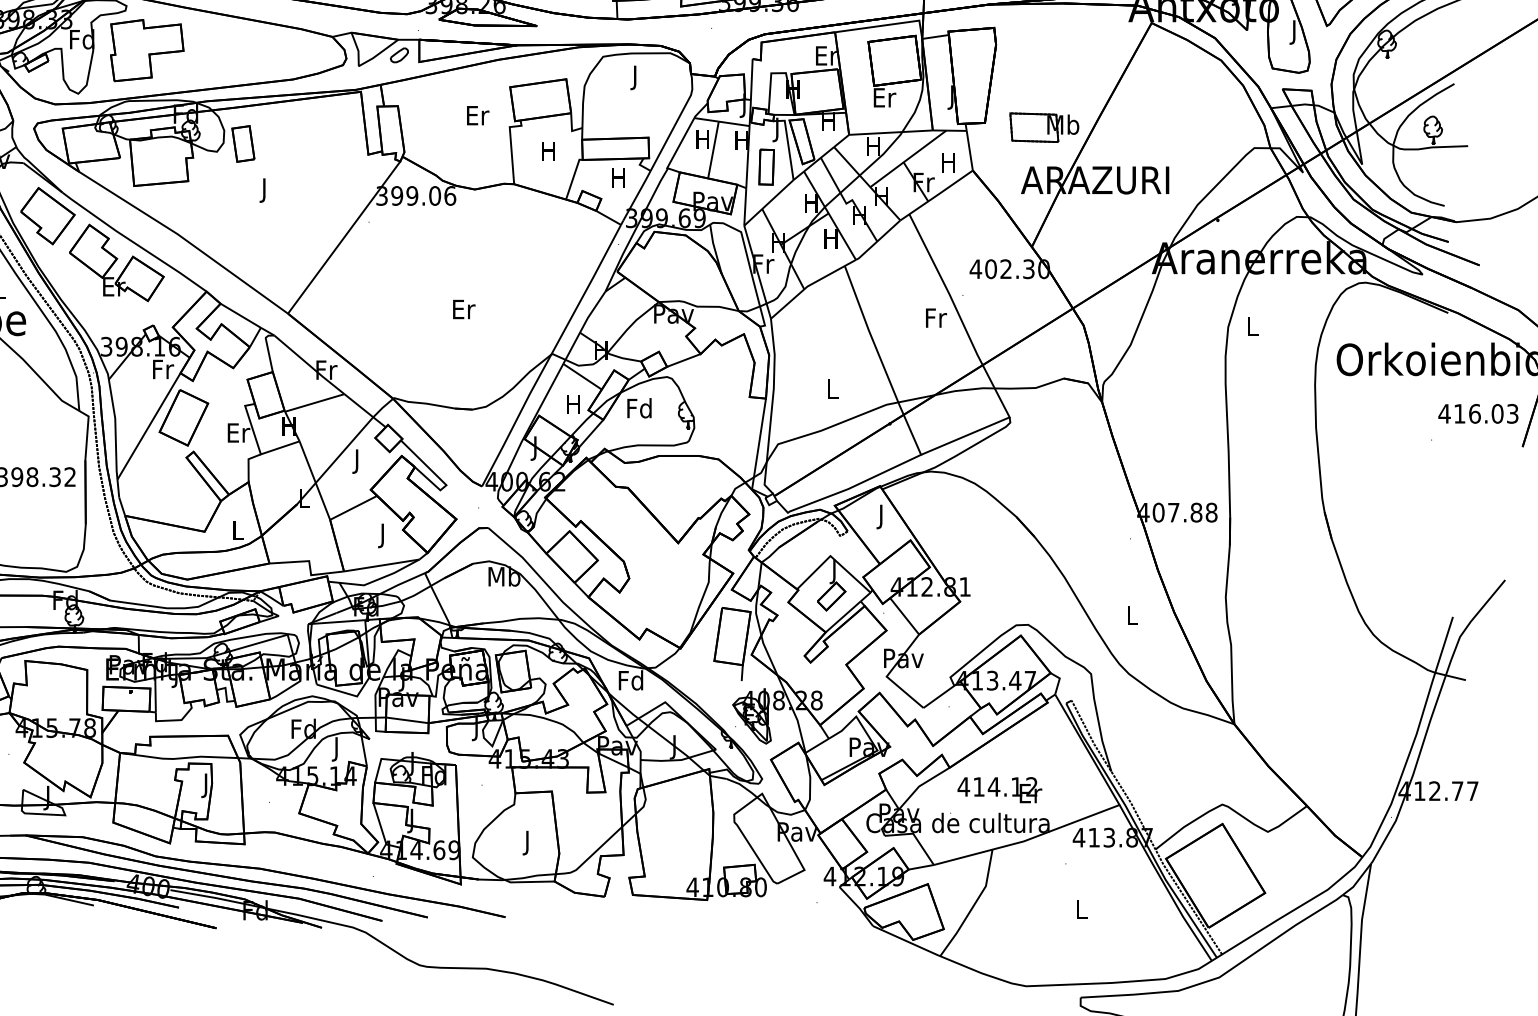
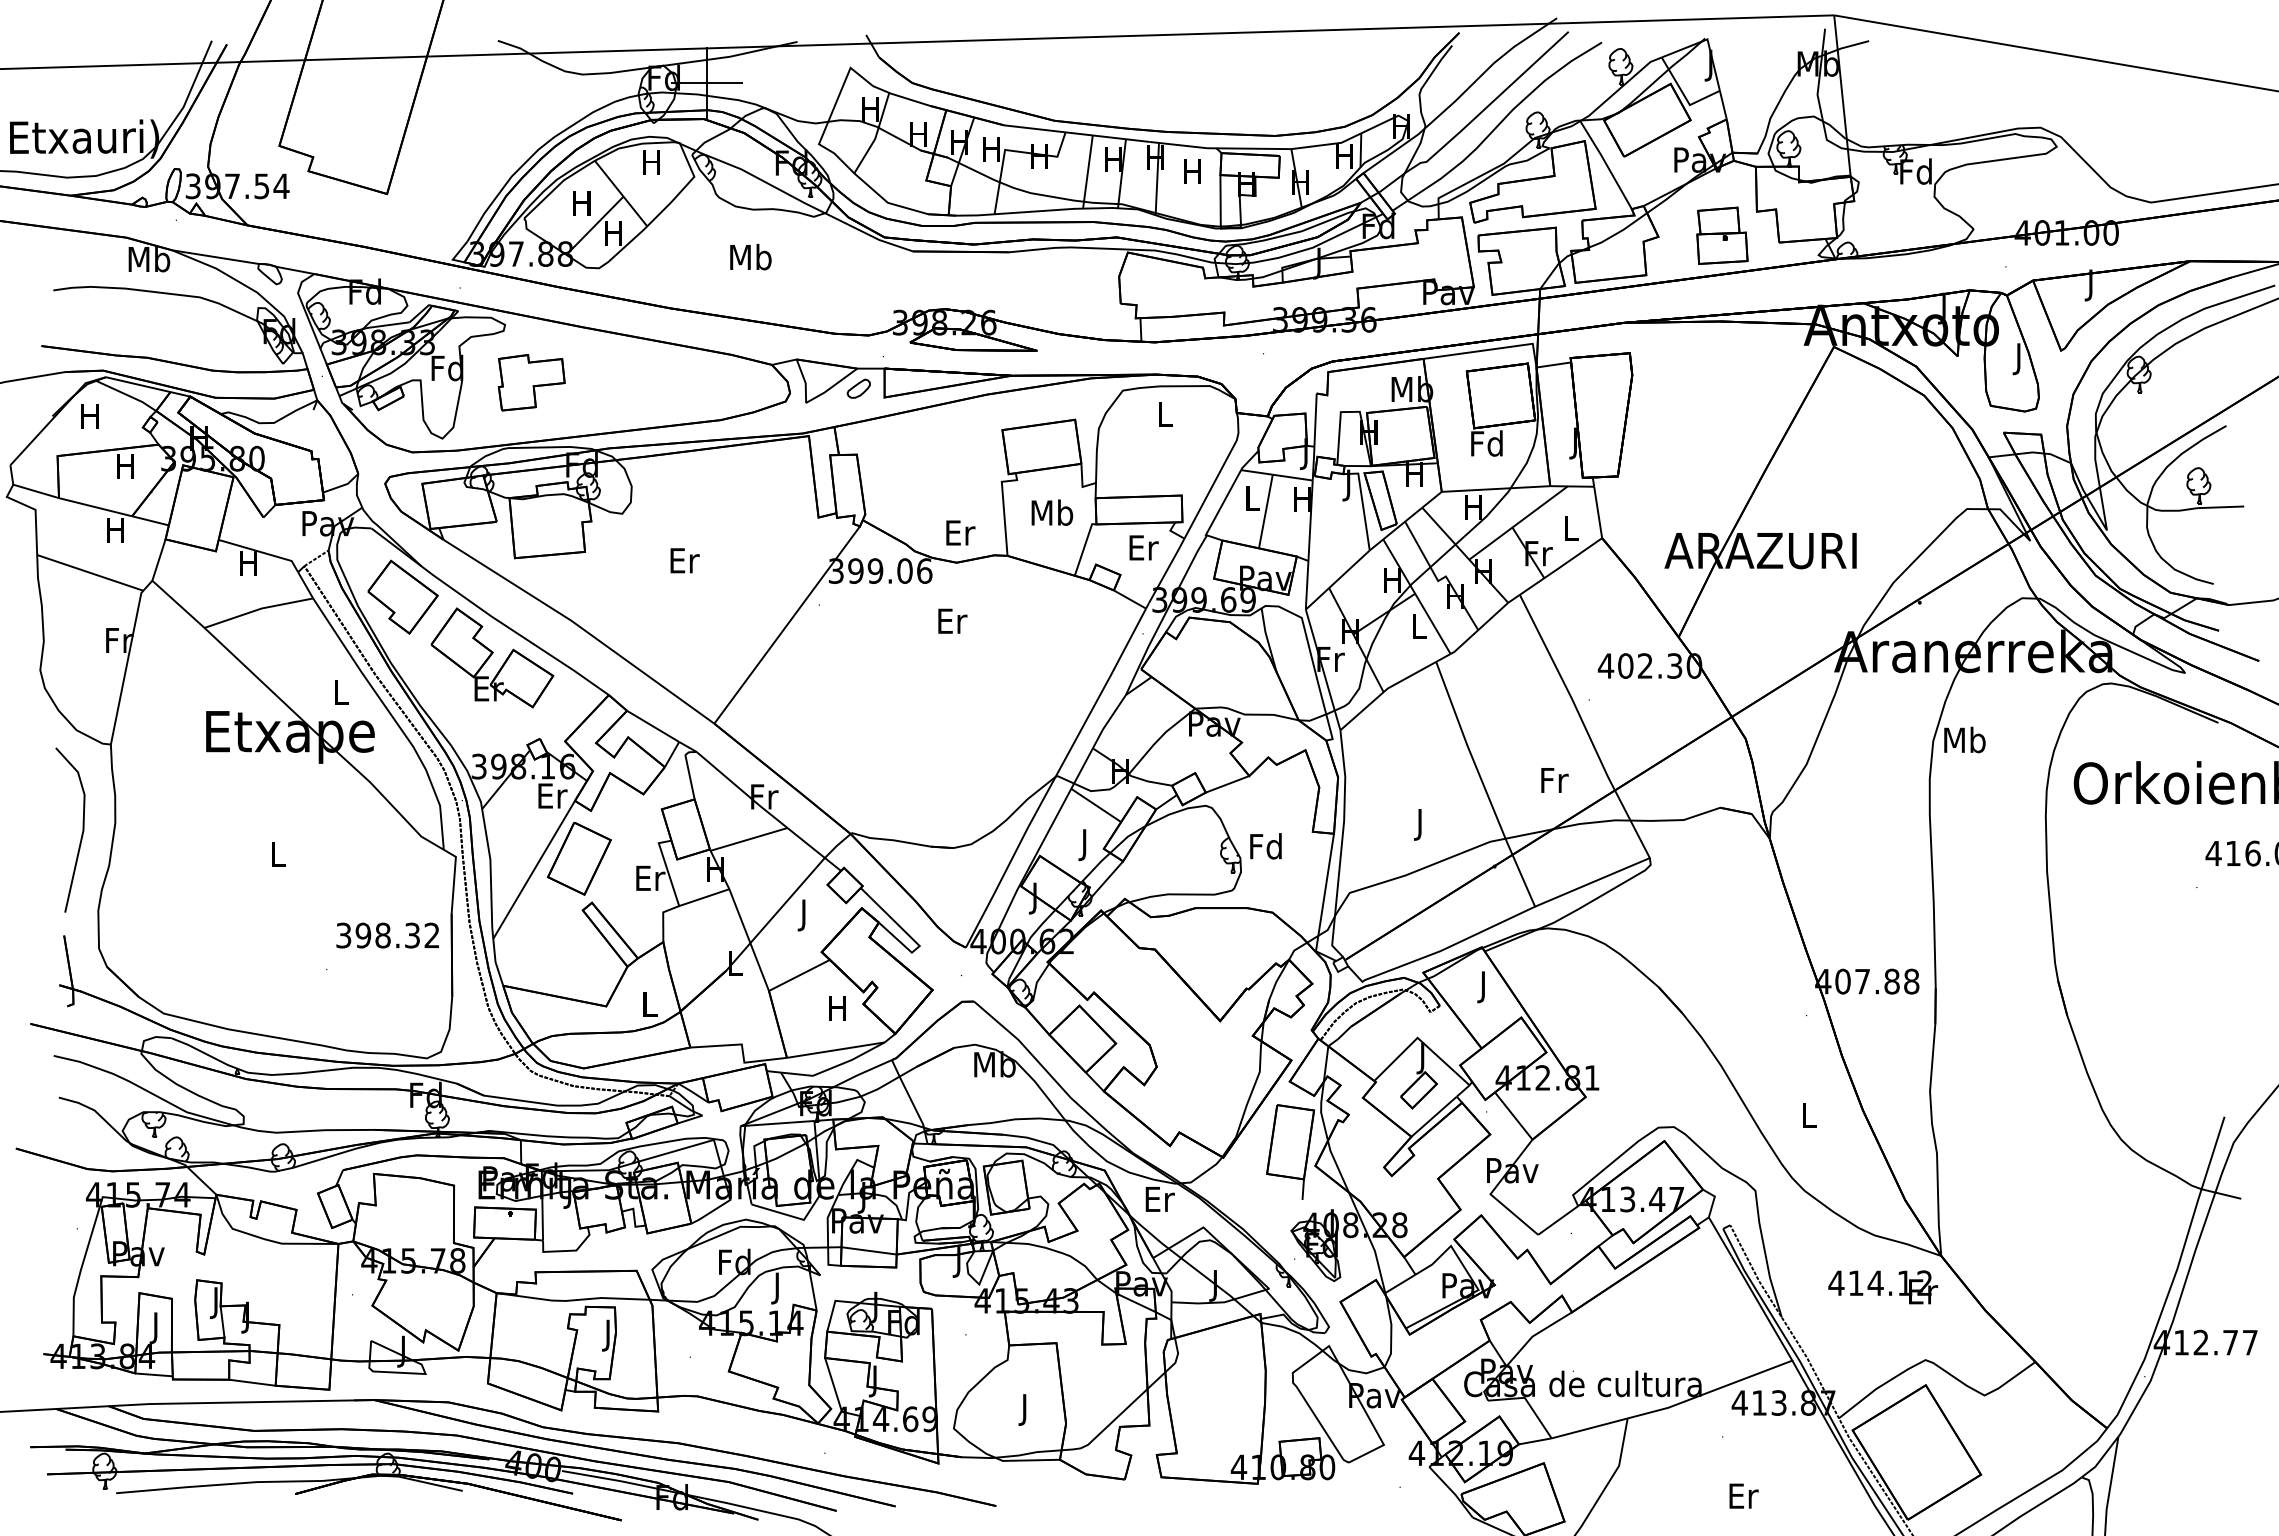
part: (146, 50) -> (531, 382), size x0.7
text: (826, 55) -> (1412, 389), Er -> Mb
text: (636, 77) -> (1165, 417), J -> L
text: (883, 97) -> (1486, 443), Er -> Fd
text: (477, 115) -> (960, 532), moved
part: (1044, 127) -> (1694, 482), removed
text: (702, 139) -> (1251, 498), H -> L
part: (243, 143) -> (656, 503), removed
text: (548, 150) -> (1052, 512), H -> Mb
text: (948, 163) -> (1570, 528), H -> L
part: (766, 166) -> (1334, 533), removed
text: (619, 177) -> (1143, 547), H -> Er
text: (264, 190) -> (684, 564), J -> Er
text: (831, 238) -> (1418, 626), H -> L
text: (464, 308) -> (952, 620), moved
text: (936, 318) -> (1554, 780), moved
text: (1252, 325) -> (1964, 739), L -> Mb
text: (163, 369) -> (552, 795), Fr -> Er
text: (832, 391) -> (1420, 824), L -> J
text: (573, 407) -> (1084, 845), H -> J
text: (639, 408) -> (1265, 846), moved
text: (383, 535) -> (837, 1011), J -> H
text: (630, 679) -> (1158, 1198), Fd -> Er
text: (1000, 790) -> (1883, 1287), moved
text: (1081, 909) -> (1743, 1495), L -> Er

